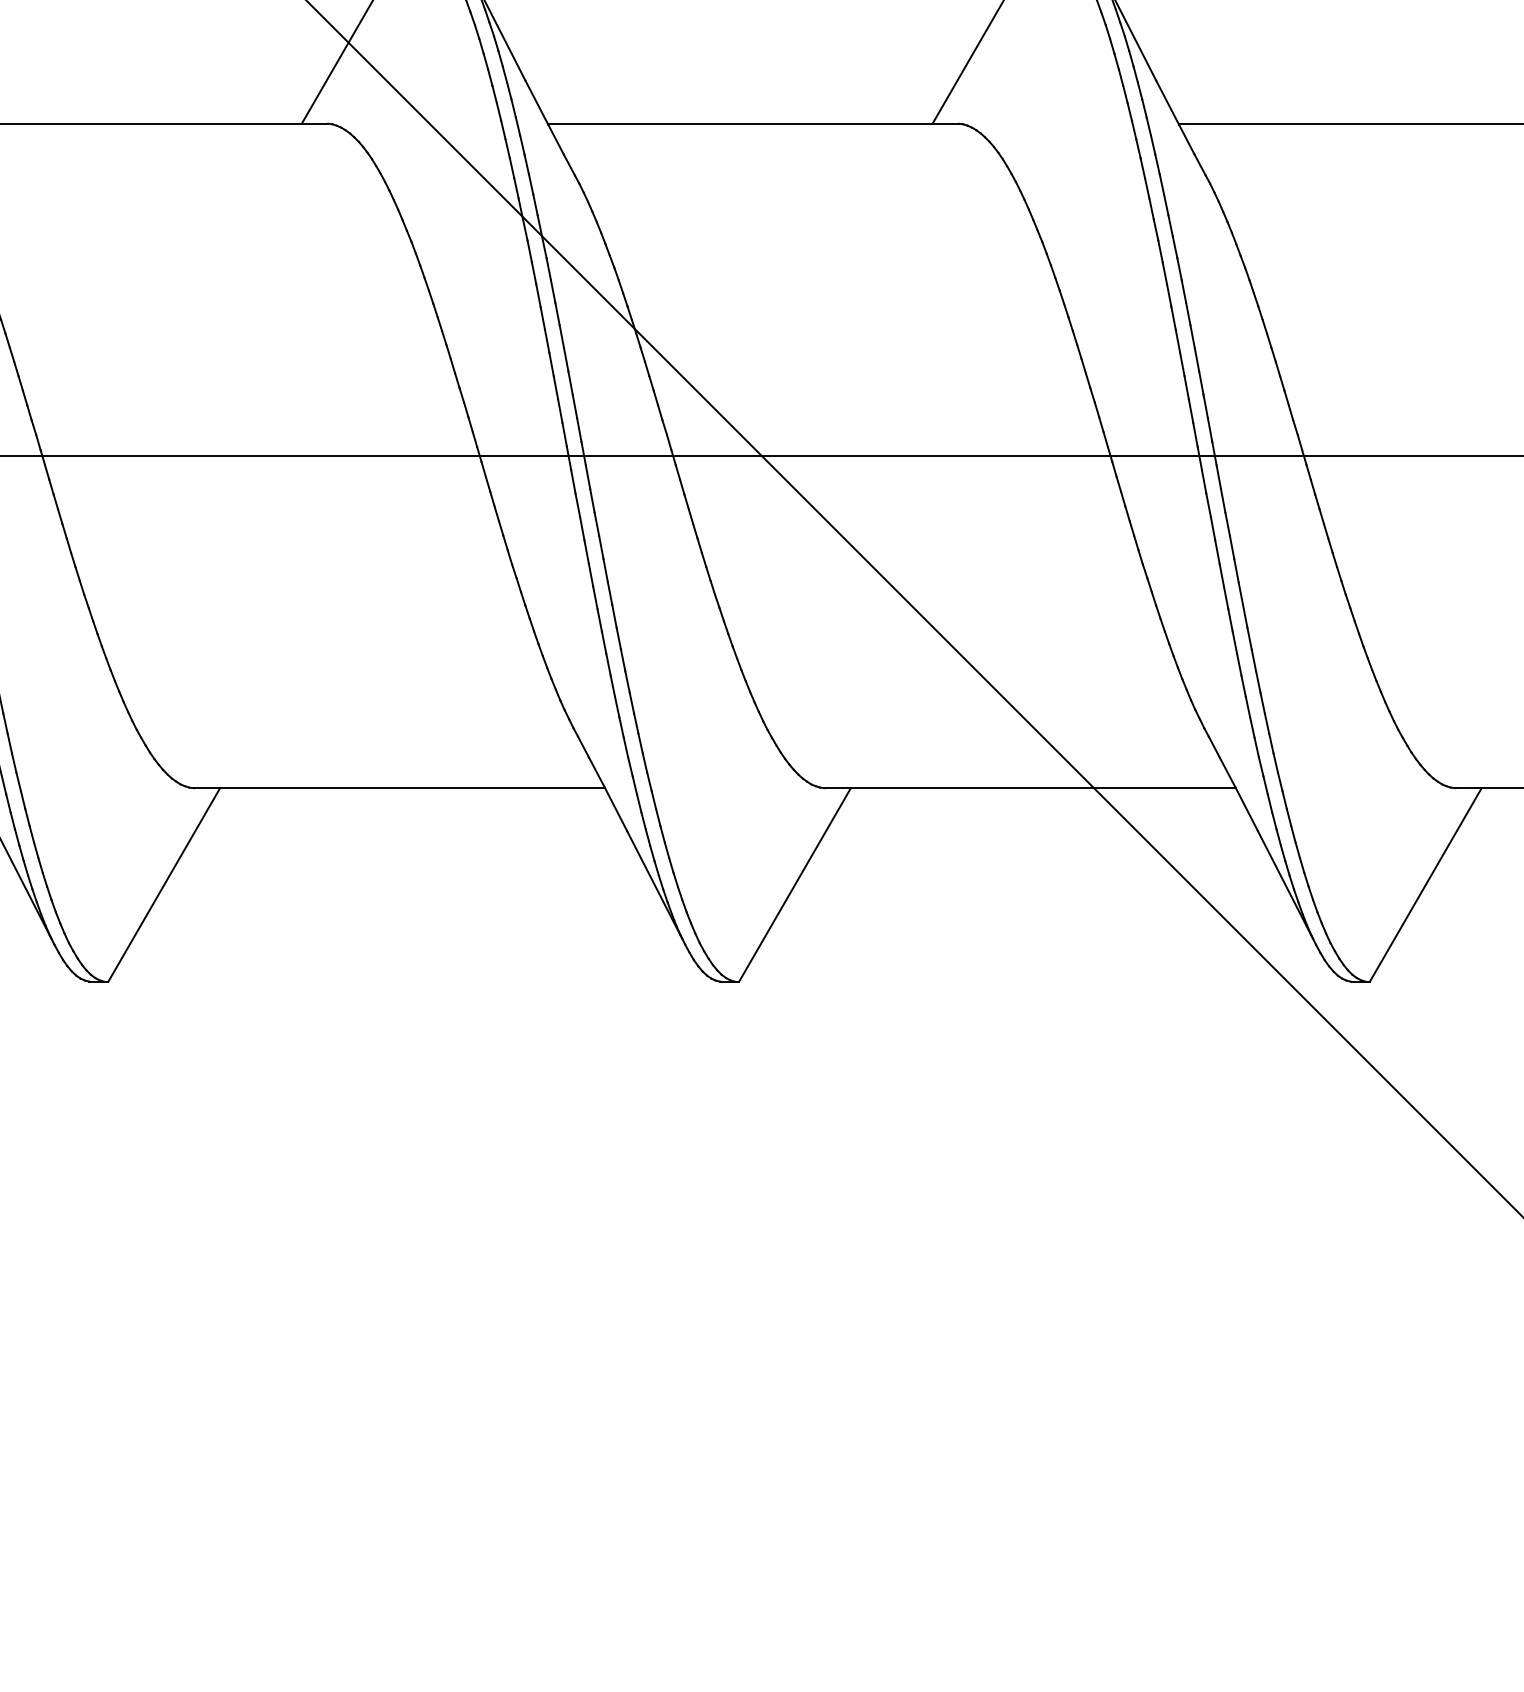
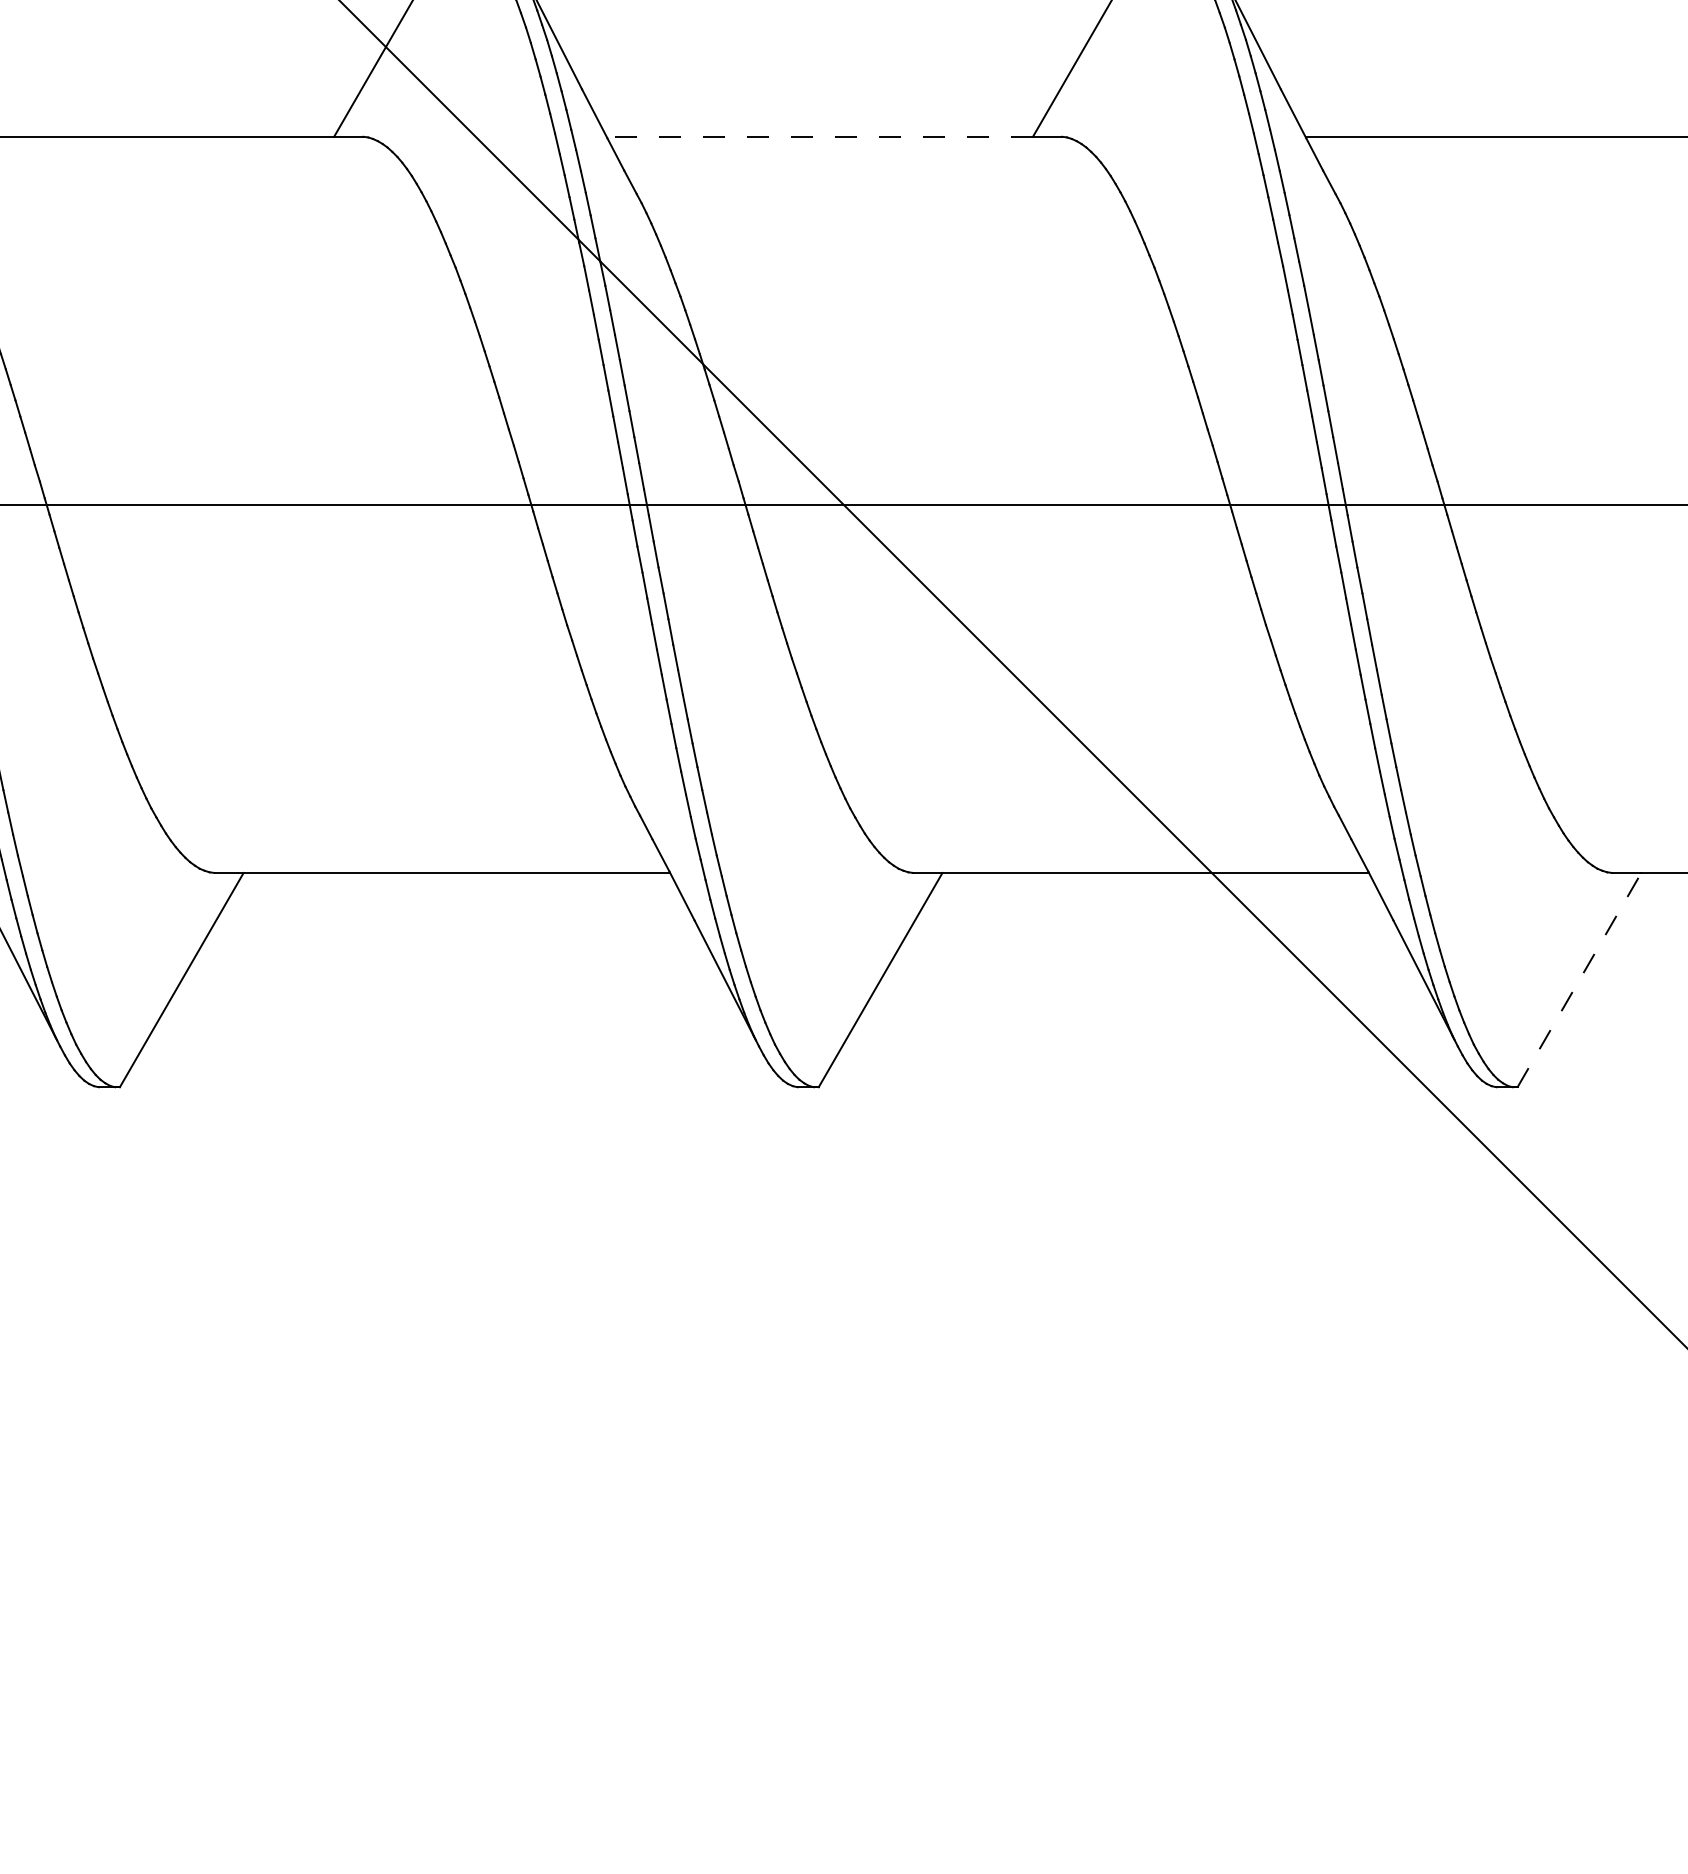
line: (739, 123) -> (819, 136), solid -> dashed
line: (1425, 885) -> (1579, 980), solid -> dashed

